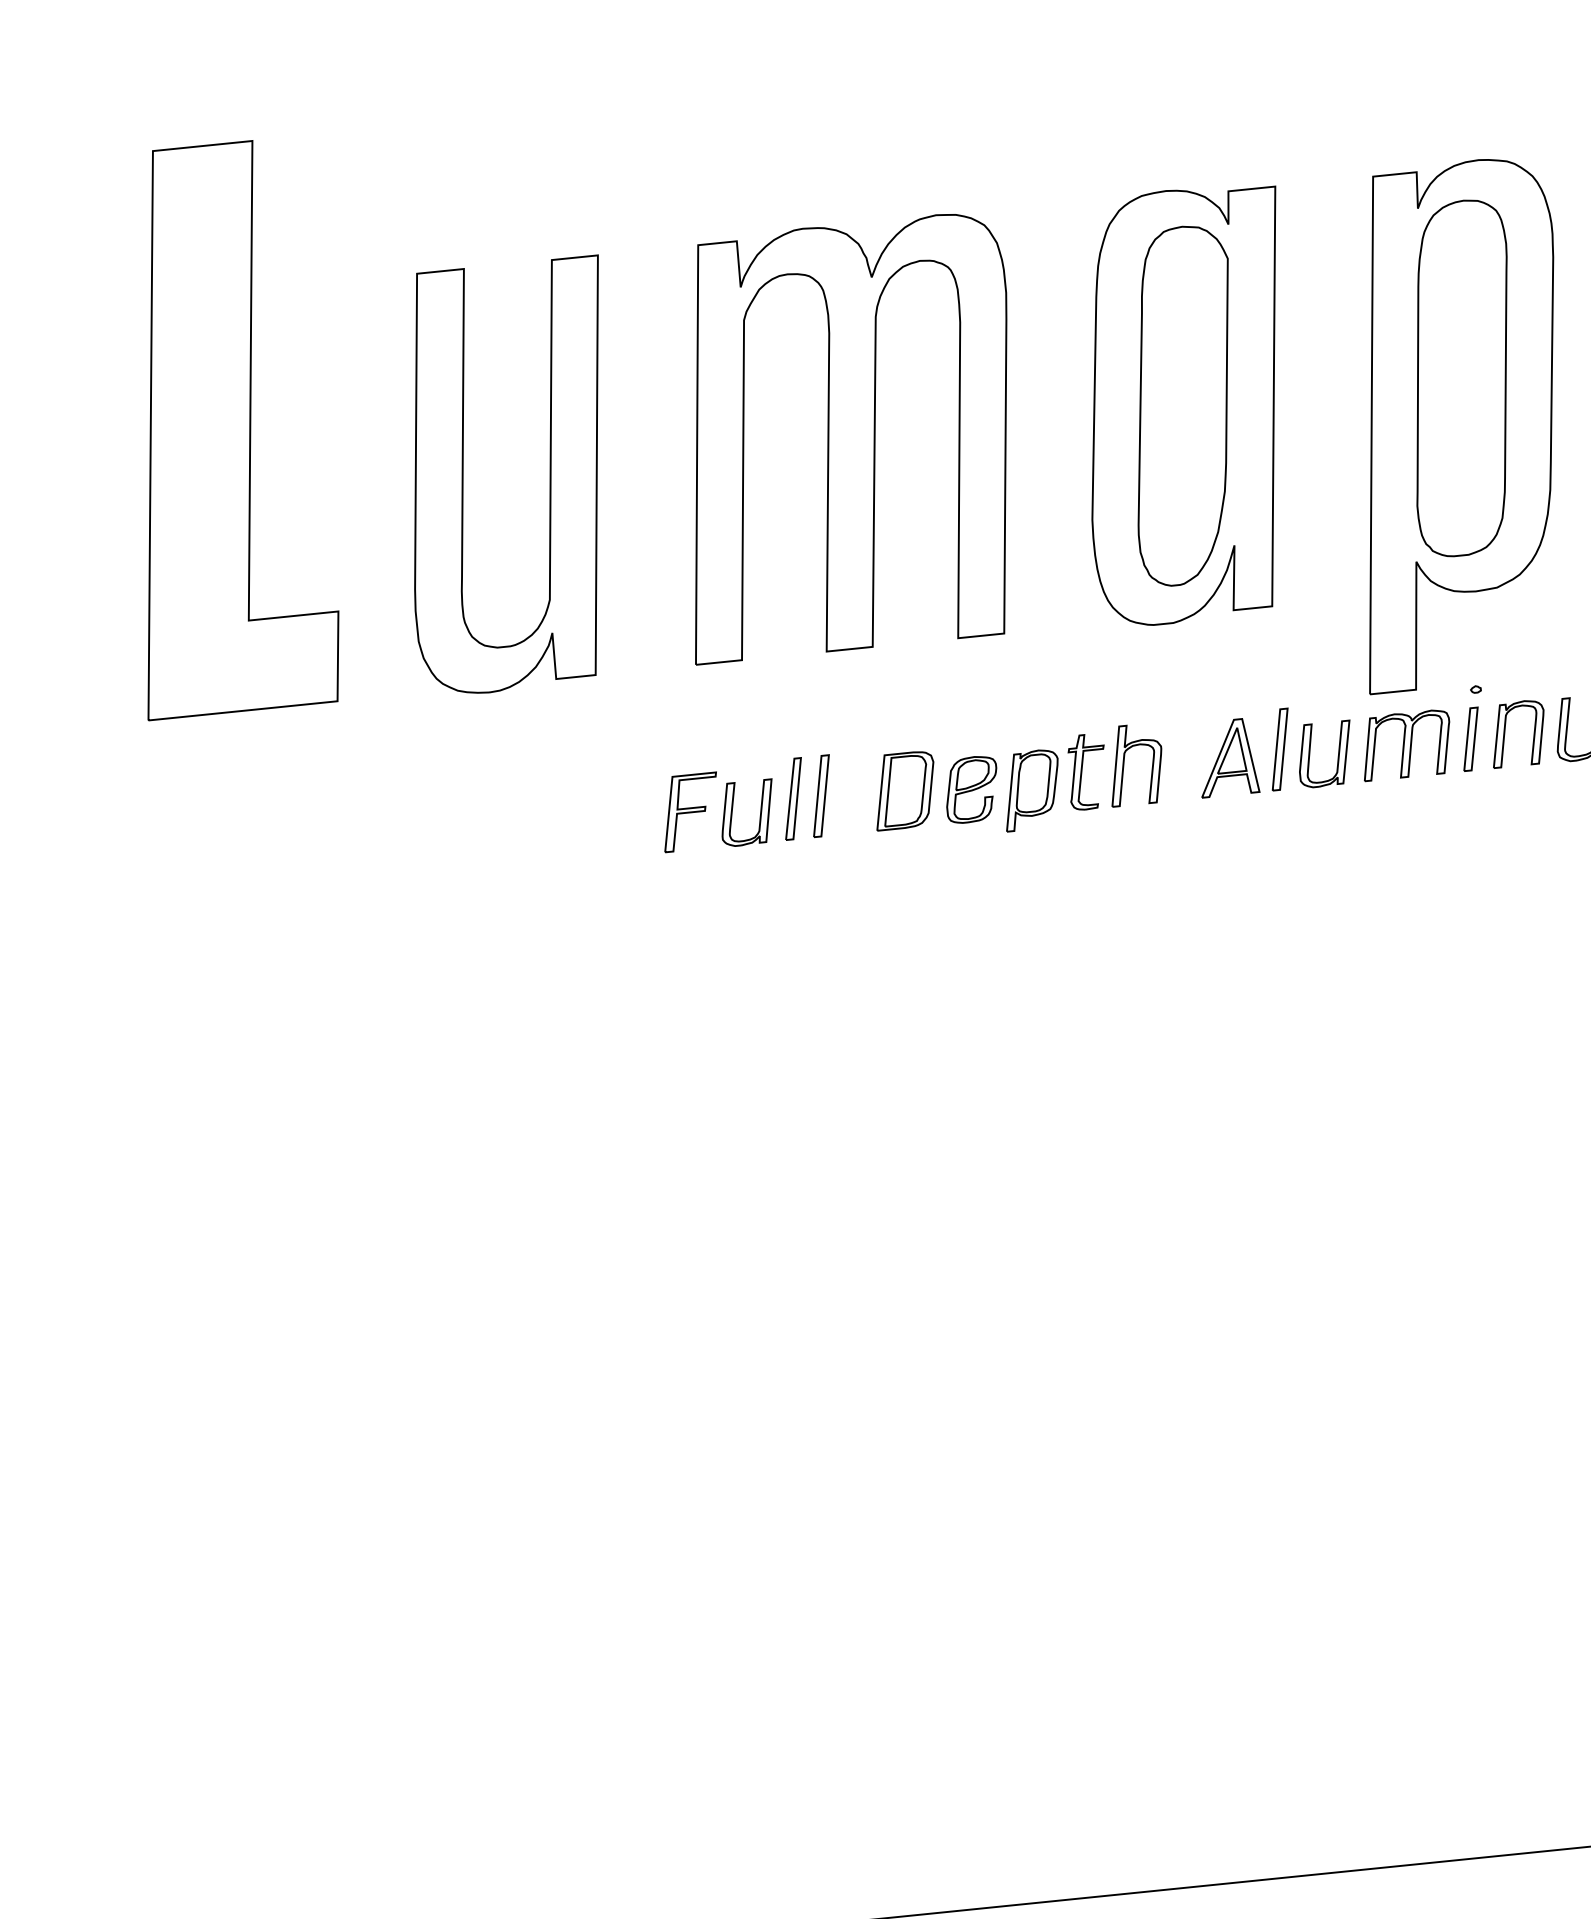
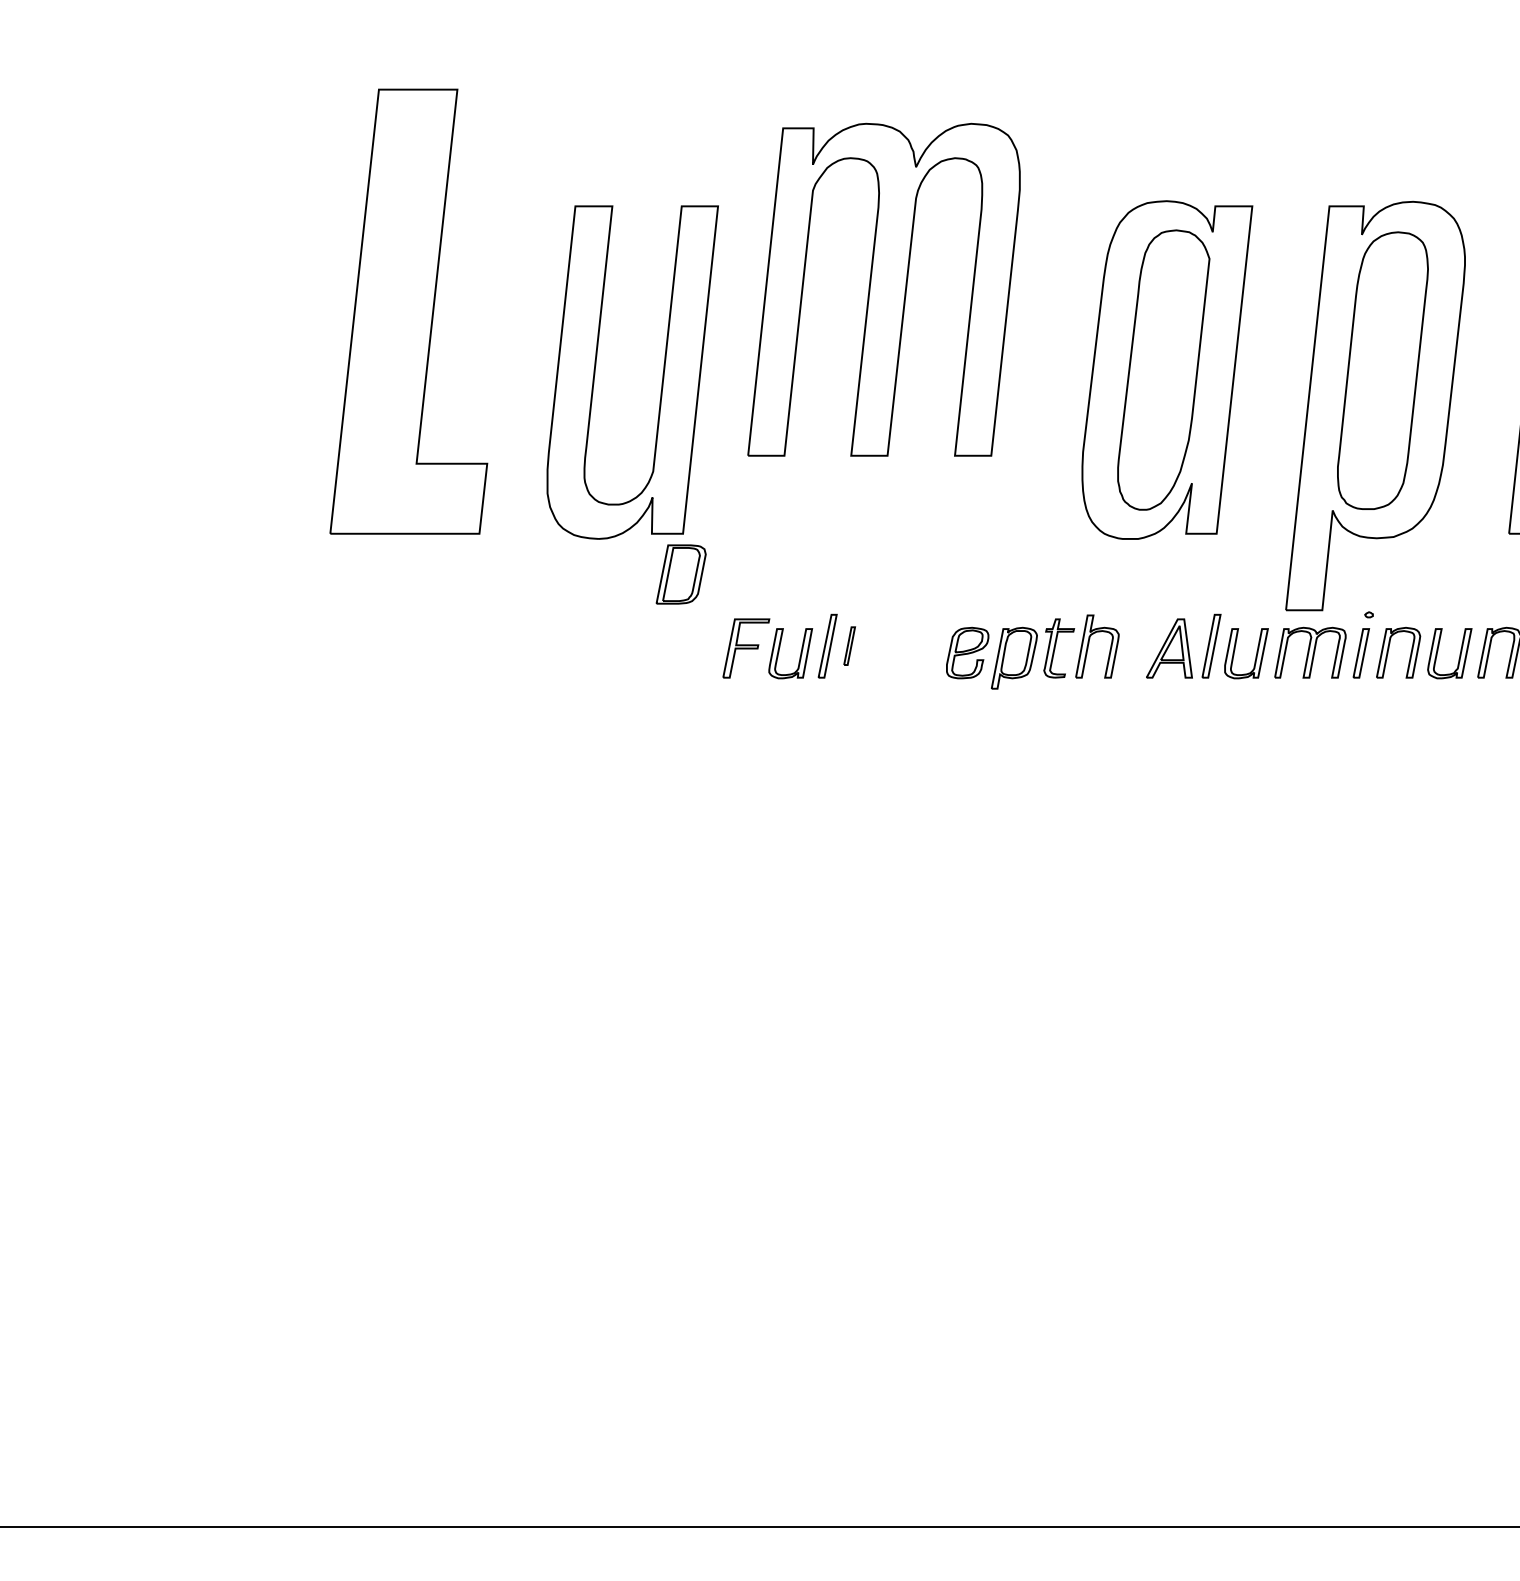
part: (846, 436) -> (883, 289), moved
part: (903, 790) -> (680, 574), moved
part: (821, 795) -> (849, 645), size x0.6

